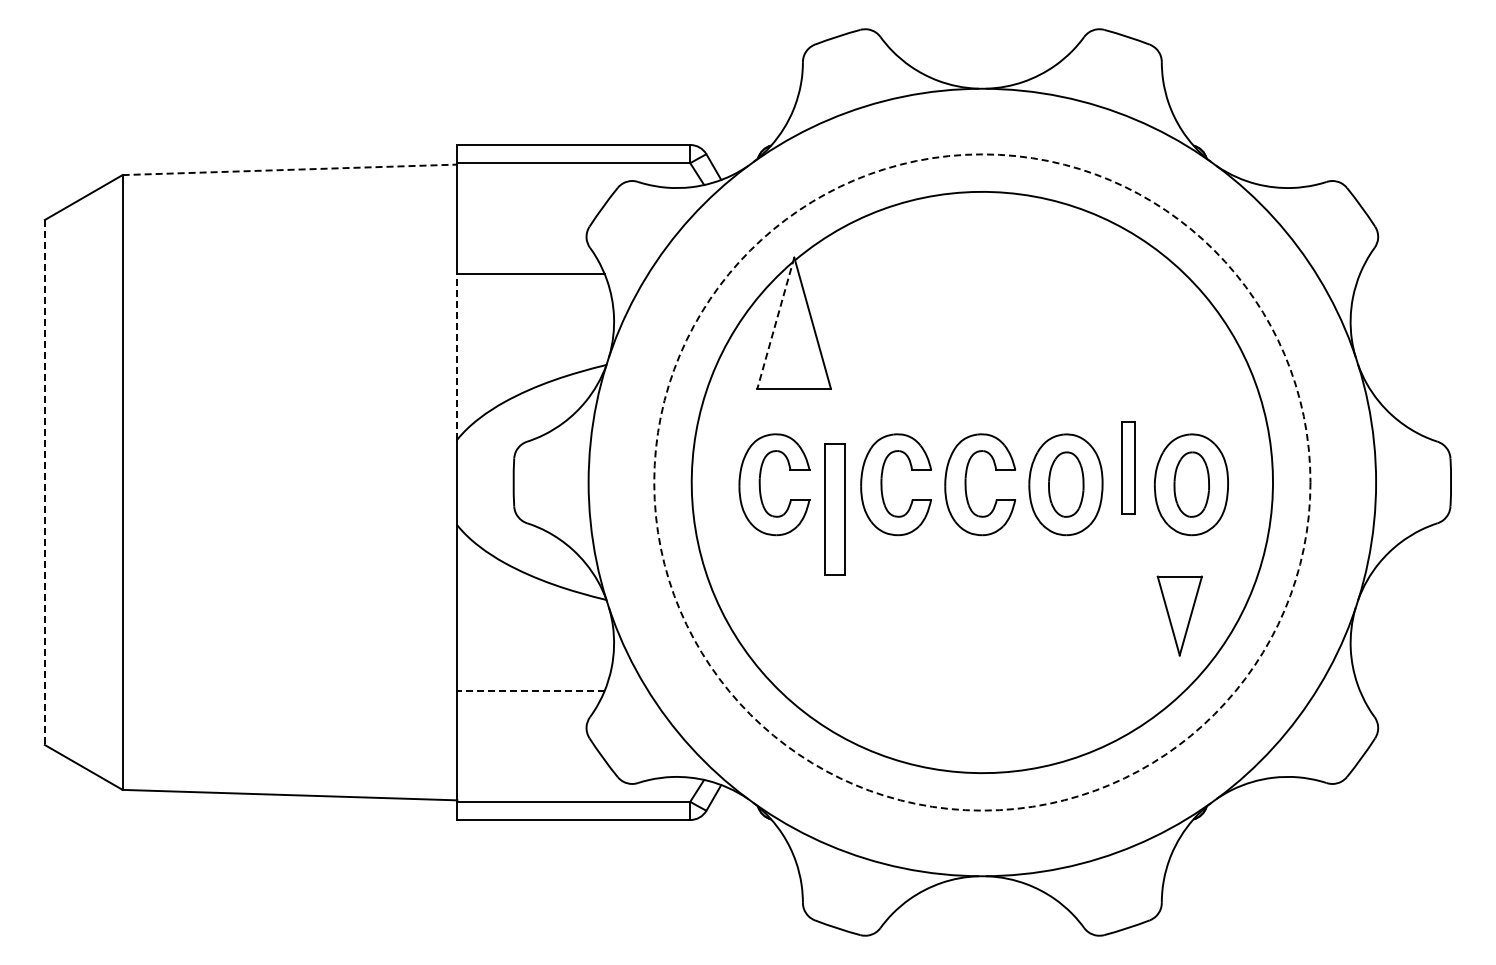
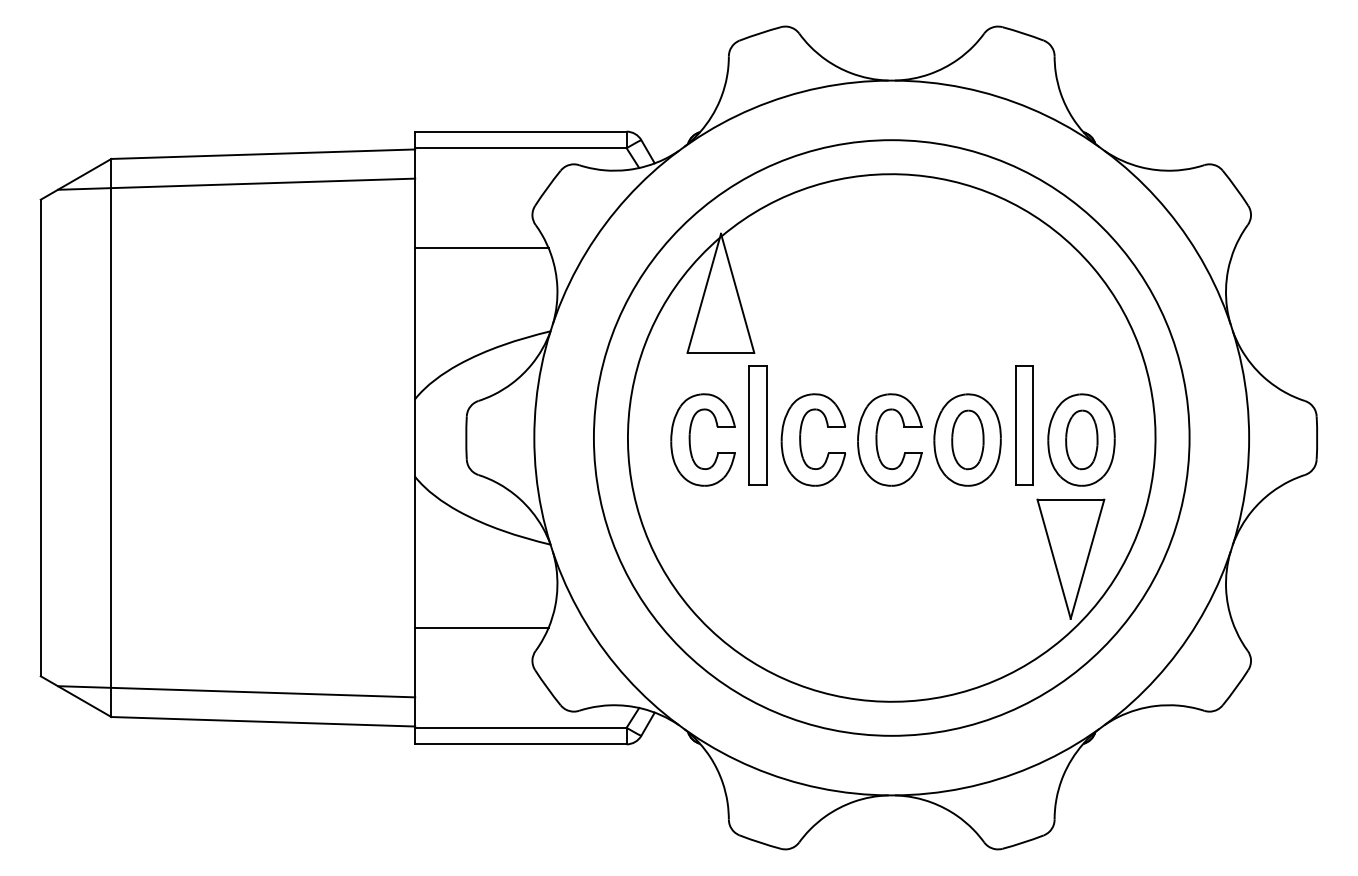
line: (290, 169) -> (263, 153), dashed -> solid
line: (260, 202) -> (236, 183), added
line: (775, 323) -> (703, 293), dashed -> solid
line: (457, 356) -> (415, 323), dashed -> solid
part: (1128, 468) -> (1024, 425), size x1.43
circle: (982, 482) -> (891, 438), dashed -> solid
line: (44, 483) -> (40, 438), dashed -> solid
part: (834, 509) -> (757, 425), moved
part: (1179, 615) -> (1070, 558), size x1.67
line: (530, 691) -> (481, 627), dashed -> solid
line: (260, 761) -> (236, 691), added

